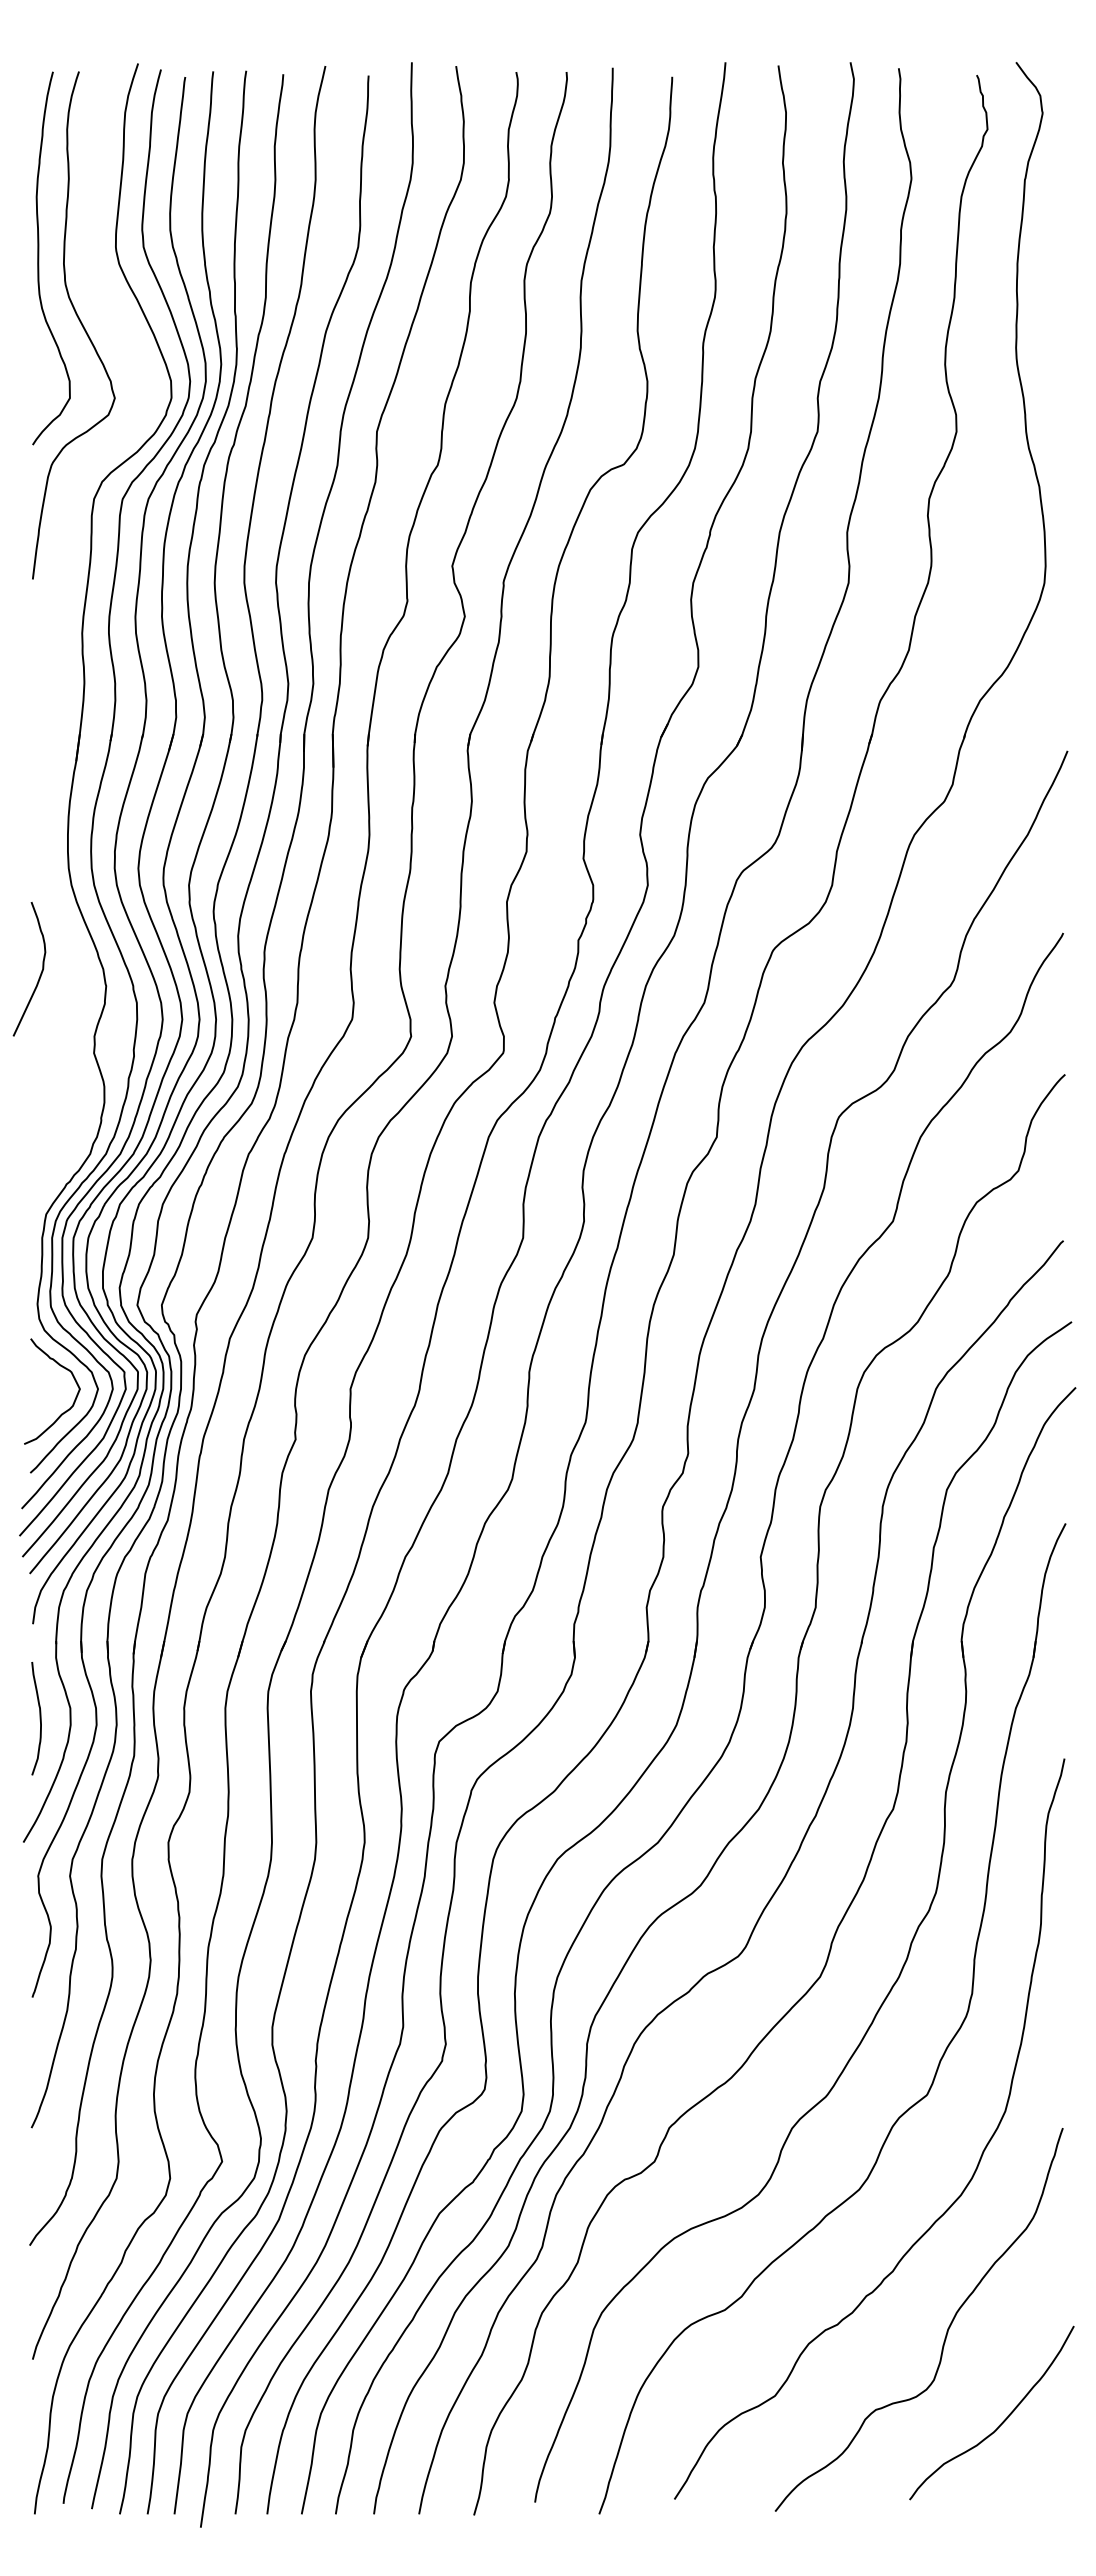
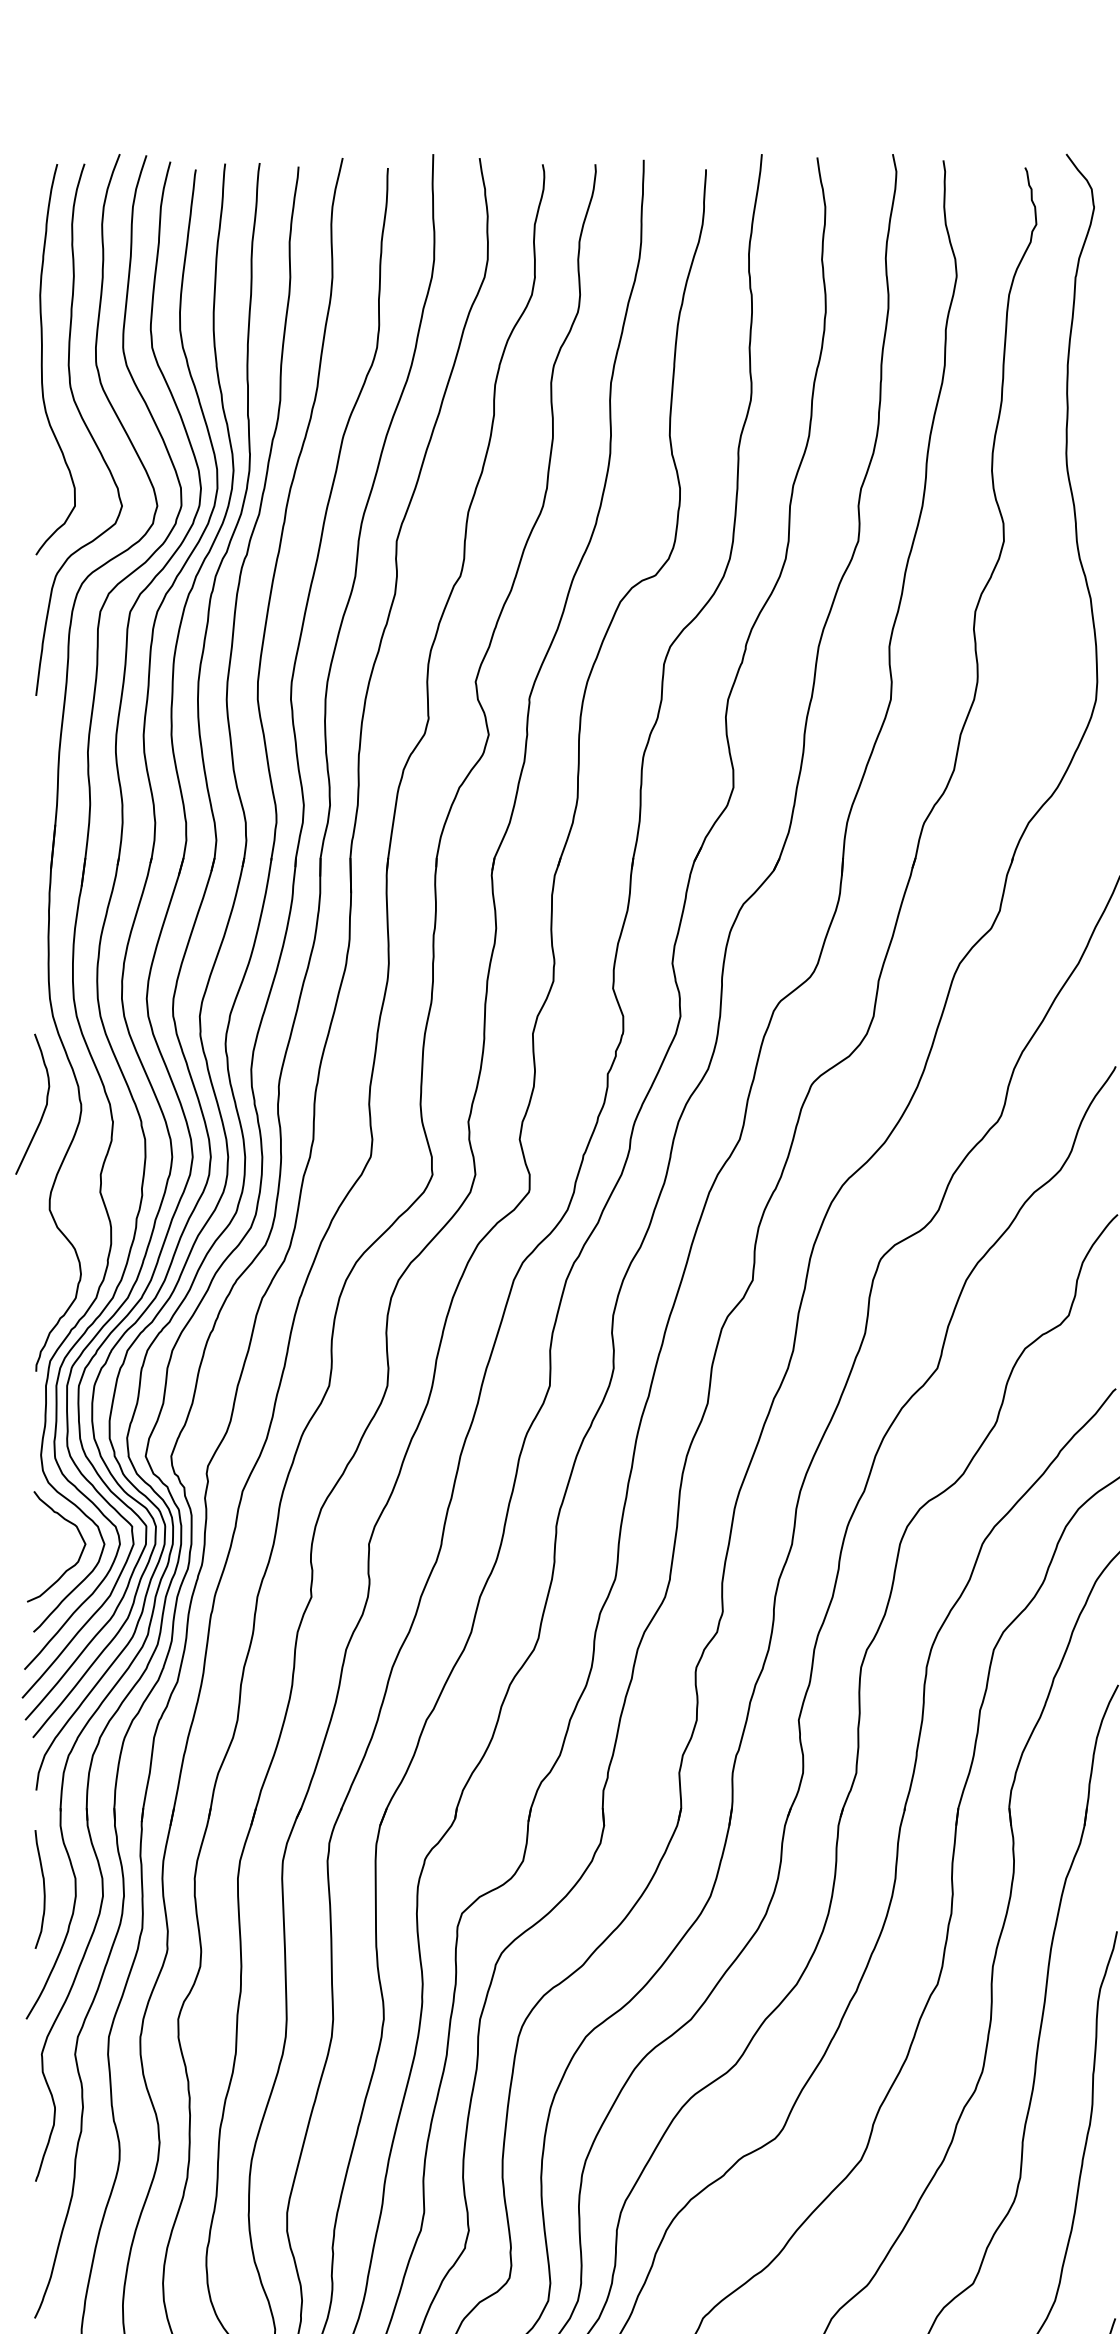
part: (55, 643) -> (59, 763), added

